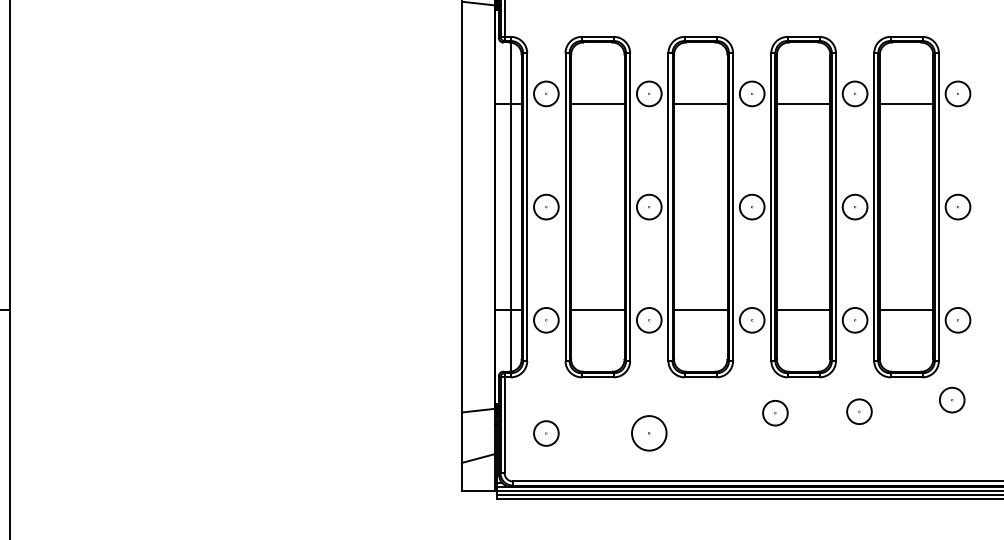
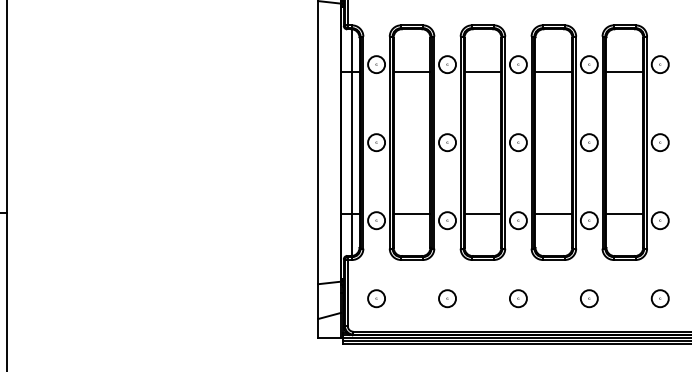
part: (951, 399) -> (659, 298), moved
part: (859, 411) -> (589, 298), moved
part: (775, 412) -> (518, 298), moved
part: (649, 433) -> (447, 298), size x0.71

